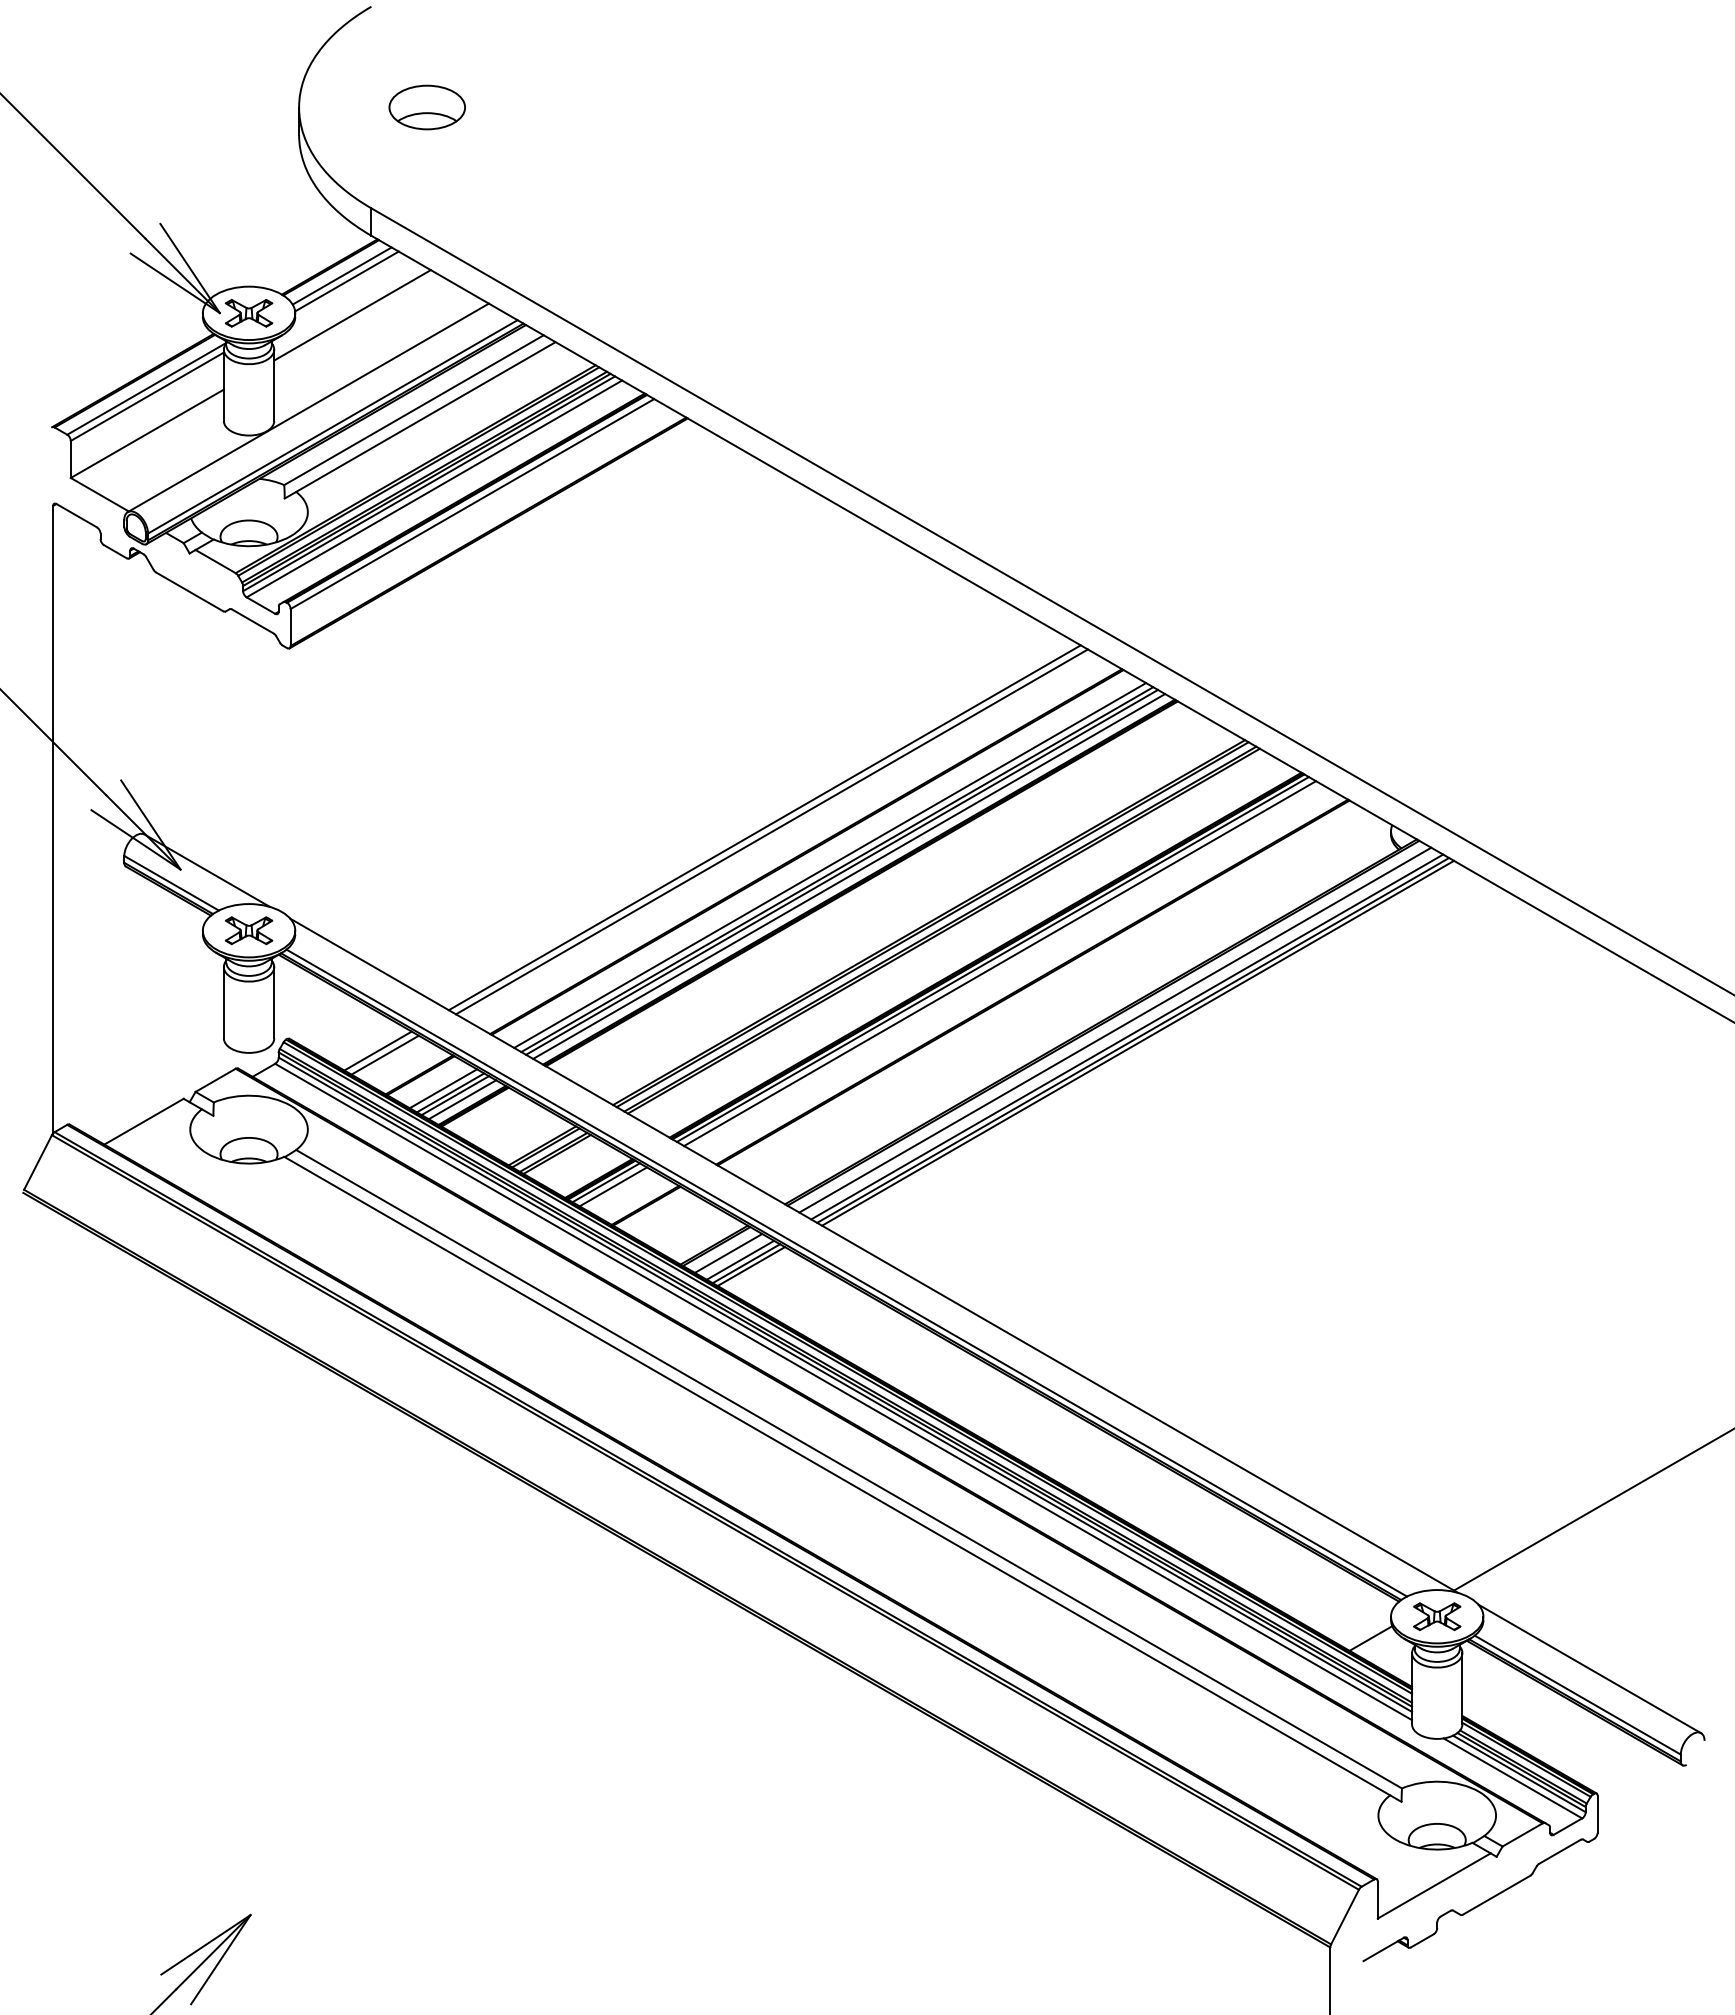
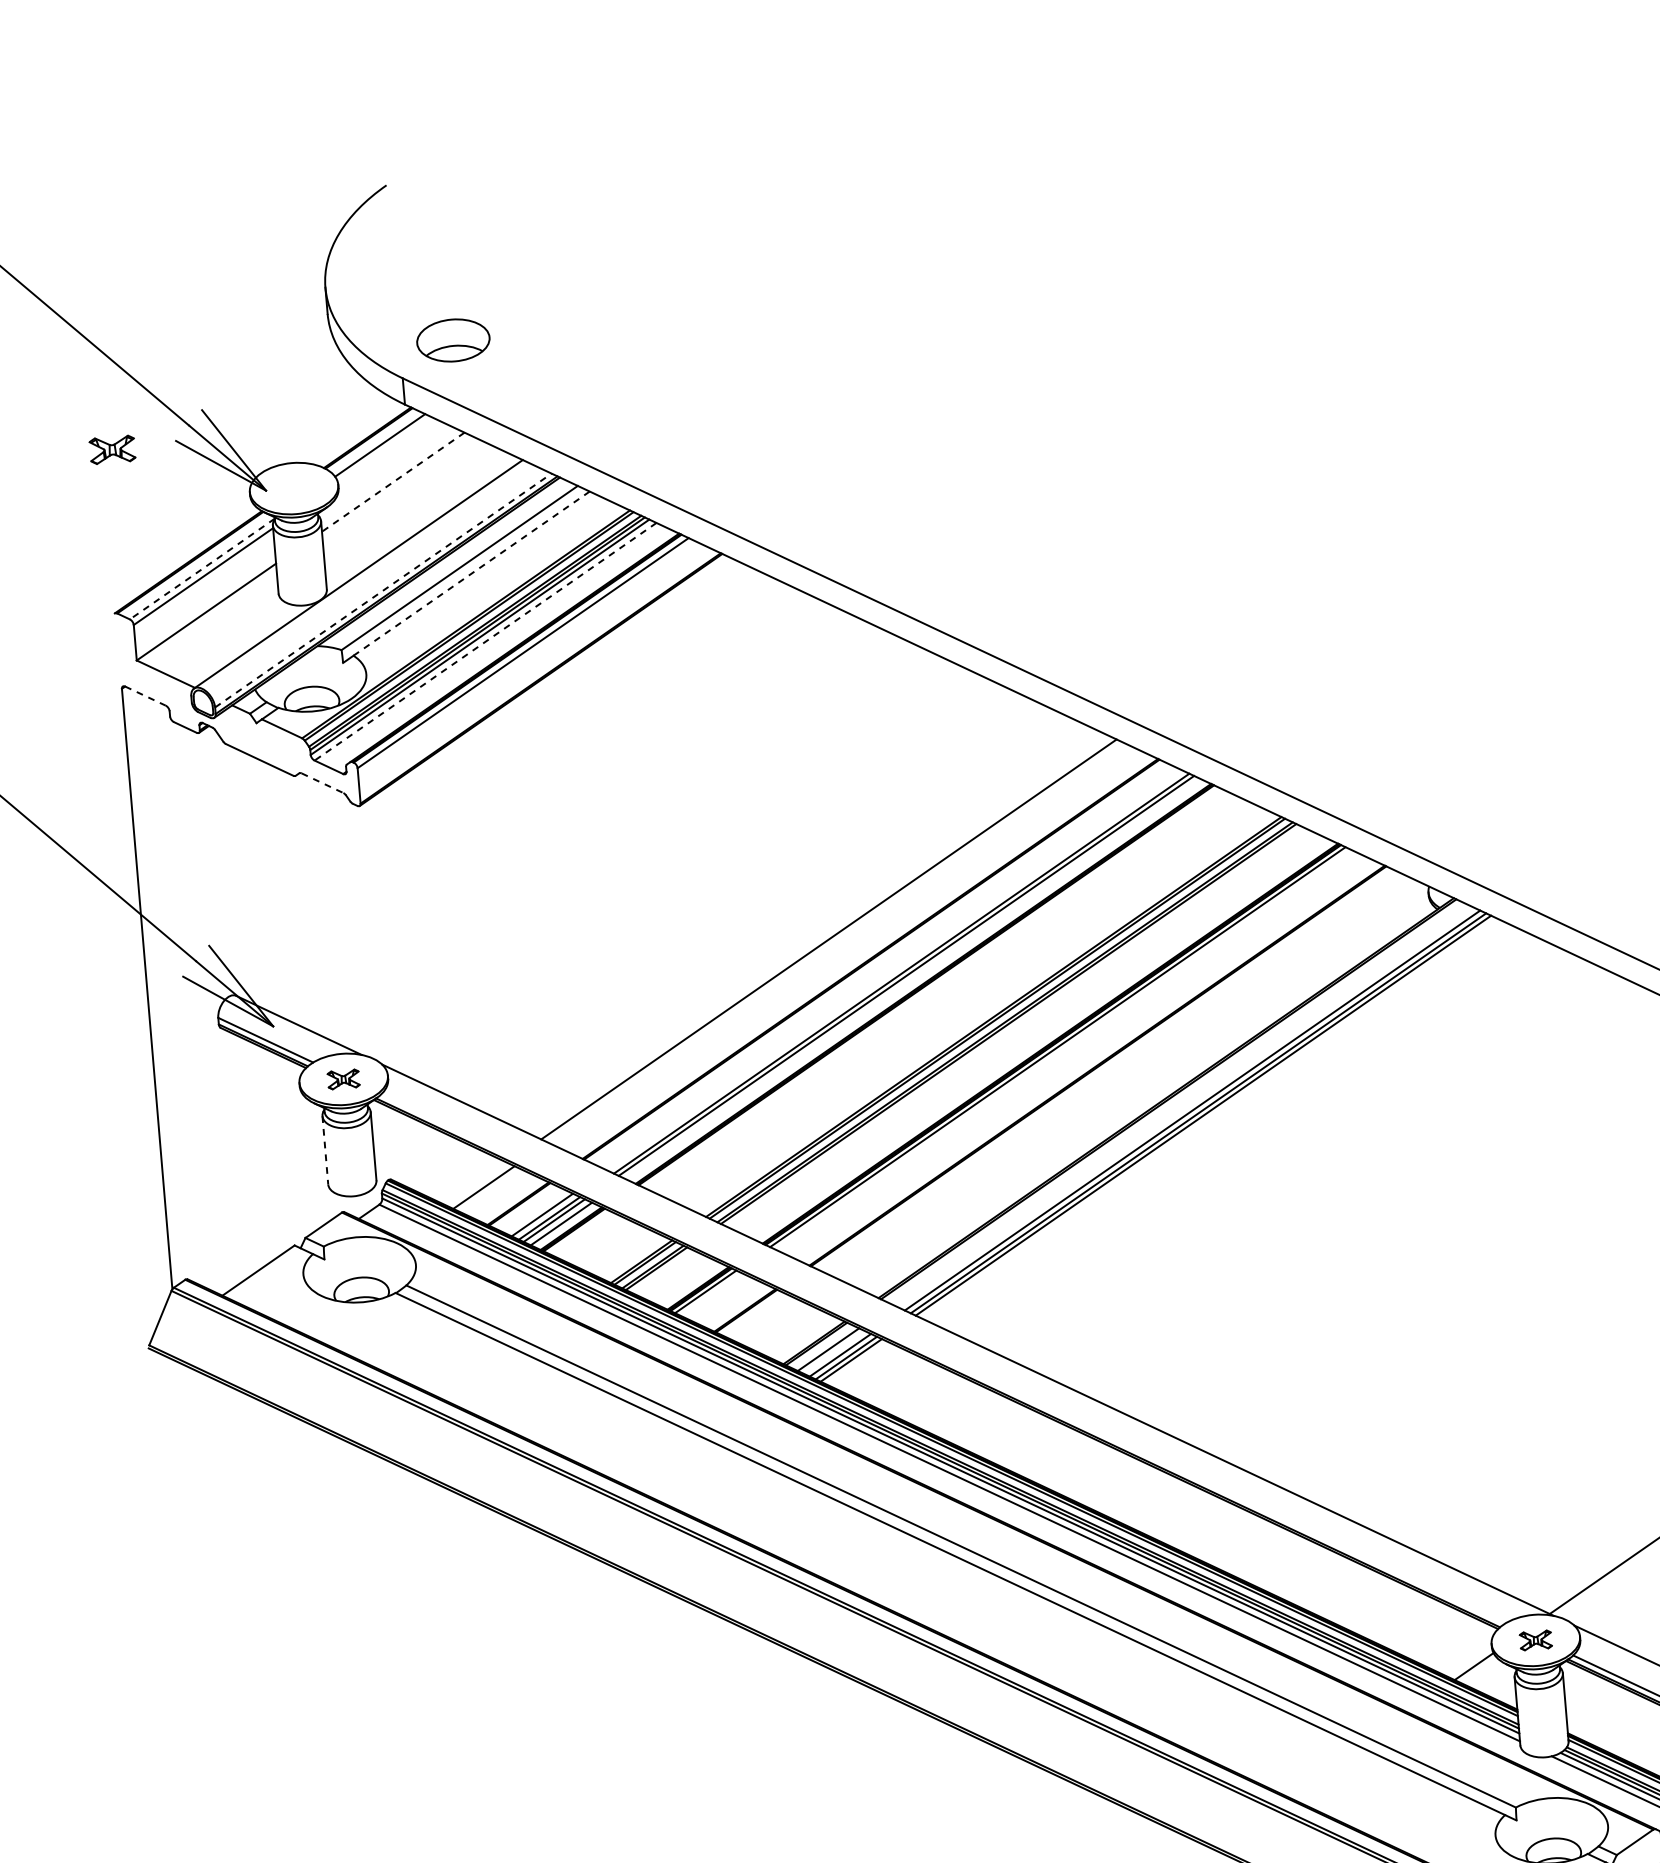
part: (426, 107) -> (452, 340), moved
line: (346, 281) -> (384, 450), removed
part: (248, 313) -> (112, 450), moved
line: (352, 315) -> (393, 482), solid -> dashed
line: (146, 388) -> (201, 568), solid -> dashed
line: (425, 417) -> (471, 574), solid -> dashed
line: (333, 426) -> (383, 590), solid -> dashed
line: (434, 488) -> (485, 641), solid -> dashed
line: (77, 515) -> (146, 695), solid -> dashed
line: (253, 621) -> (323, 783), solid -> dashed
line: (771, 831) -> (835, 942), removed
line: (830, 865) -> (894, 970), removed
line: (849, 876) -> (913, 979), removed
part: (248, 930) -> (343, 1079), size x0.7
line: (1000, 963) -> (1065, 1050), removed
line: (223, 1002) -> (325, 1150), solid -> dashed
line: (1115, 1029) -> (1180, 1104), removed
line: (377, 1050) -> (476, 1183), removed
line: (613, 1186) -> (712, 1294), removed
line: (846, 1272) -> (942, 1358), removed
part: (1437, 1616) -> (1536, 1640), size x0.7

